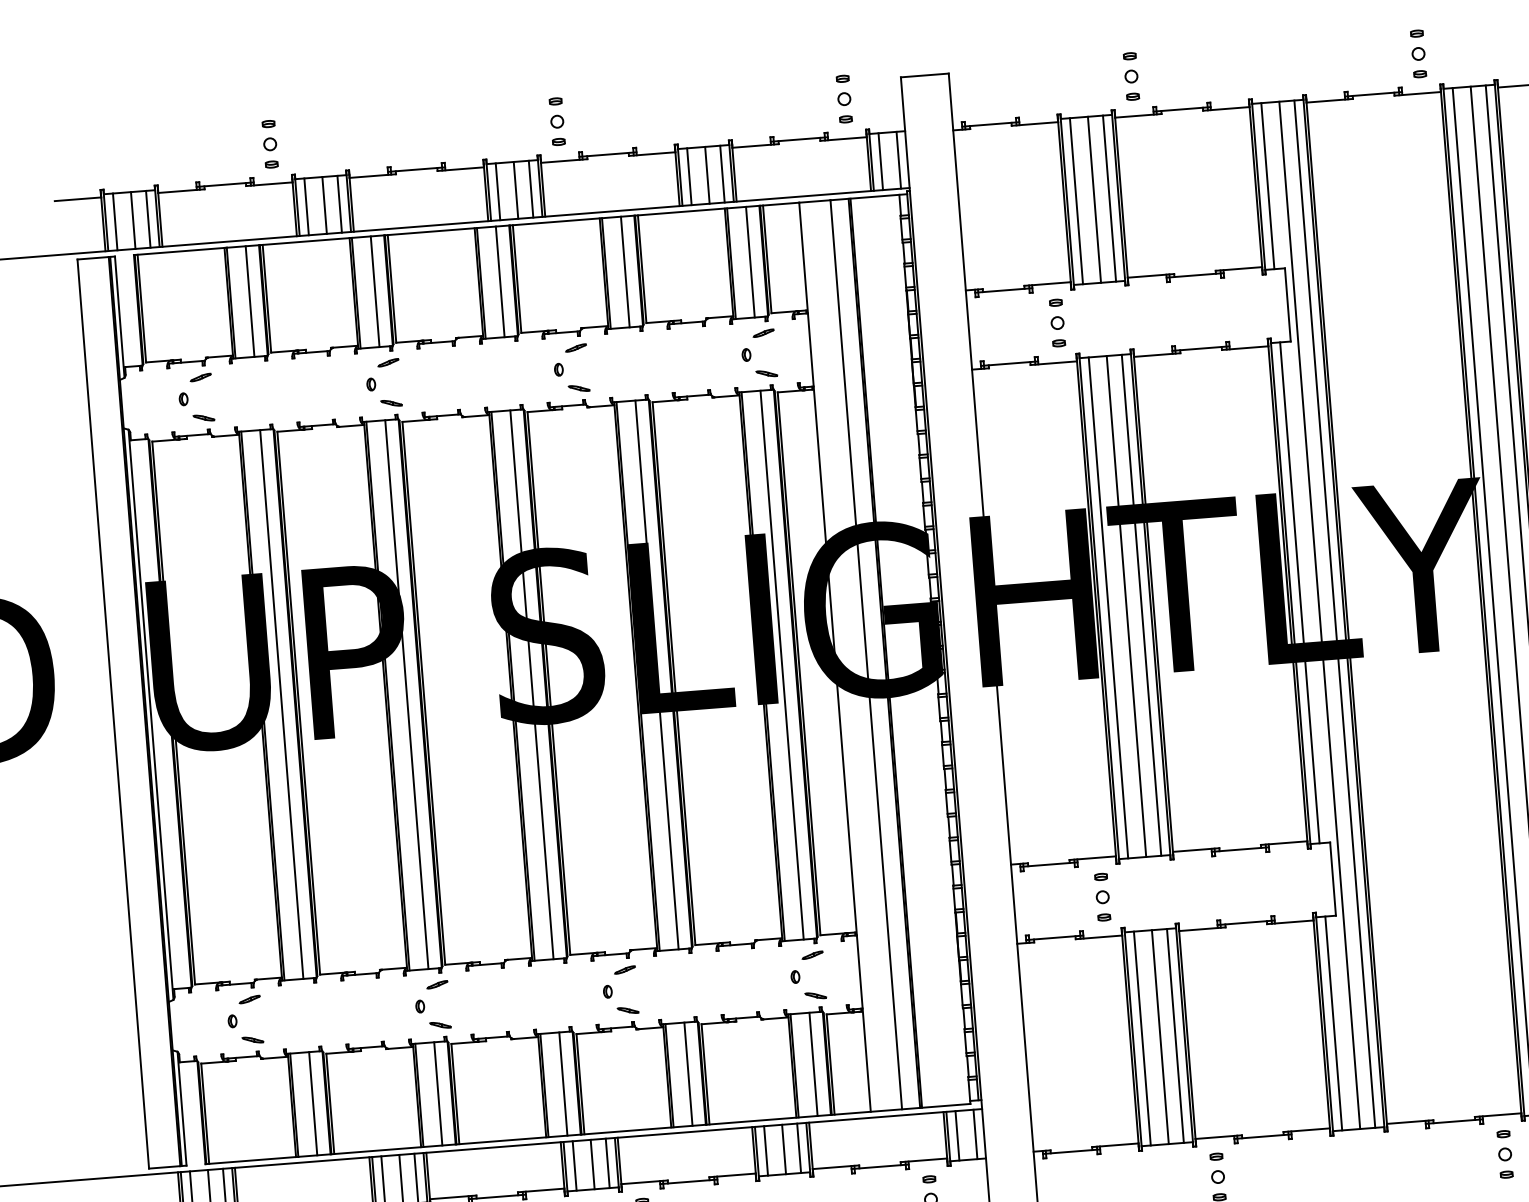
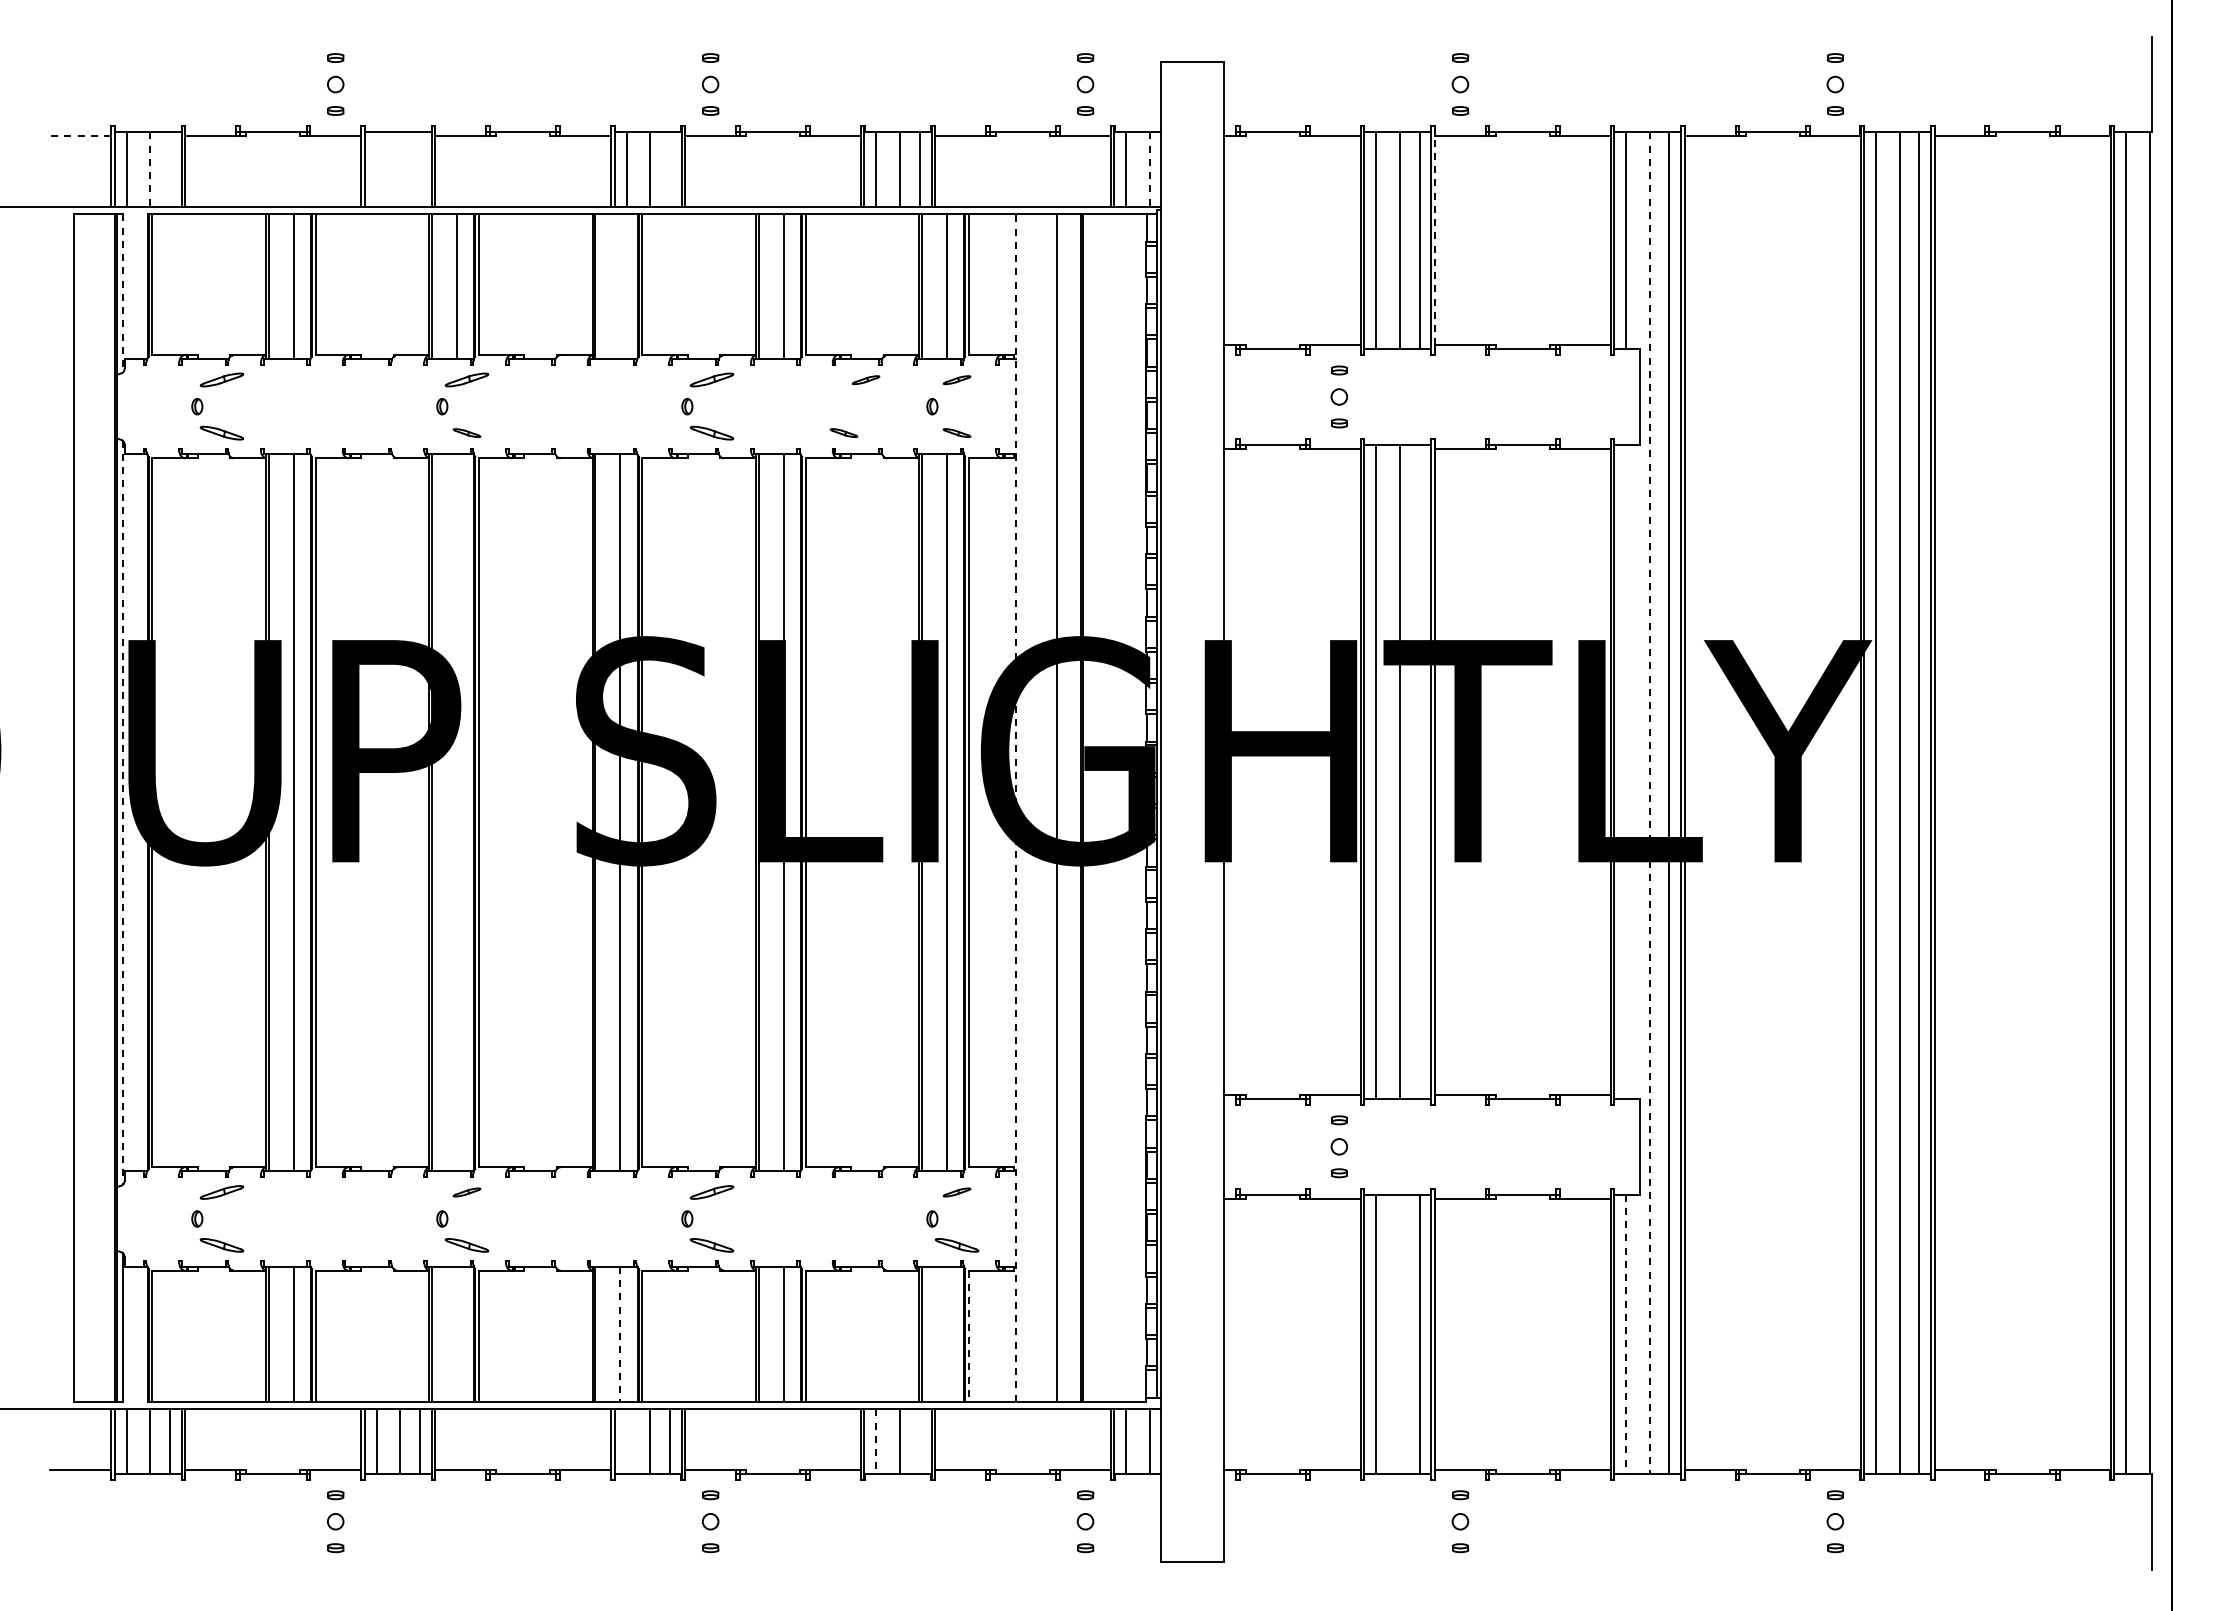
line: (898, 160) -> (1149, 169), solid -> dashed
line: (530, 189) -> (669, 169), removed
line: (1121, 198) -> (1435, 241), solid -> dashed
line: (77, 199) -> (80, 136), solid -> dashed
line: (339, 204) -> (419, 169), removed
line: (324, 205) -> (400, 169), removed
line: (306, 206) -> (376, 169), removed
line: (148, 219) -> (169, 169), removed
line: (133, 220) -> (150, 169), solid -> dashed
line: (500, 281) -> (620, 286), removed
line: (119, 317) -> (122, 294), solid -> dashed
part: (693, 339) -> (865, 380), added
part: (575, 348) -> (711, 380), size x1.6
part: (388, 363) -> (466, 380), size x1.6
part: (200, 377) -> (221, 380), size x1.6
part: (680, 380) -> (843, 432), added
part: (578, 388) -> (711, 432), size x1.6
part: (203, 417) -> (221, 432), size x1.6
line: (1300, 592) -> (1626, 771), removed
line: (1141, 605) -> (1419, 771), removed
line: (1319, 615) -> (1649, 803), solid -> dashed
line: (835, 656) -> (1016, 807), solid -> dashed
line: (406, 694) -> (456, 812), removed
line: (150, 715) -> (122, 813), solid -> dashed
part: (624, 970) -> (711, 1192), size x1.6
part: (815, 995) -> (956, 1245), size x1.6
part: (249, 999) -> (221, 1192), size x1.6
part: (627, 1010) -> (711, 1245), size x1.6
line: (1333, 1023) -> (1626, 1334), solid -> dashed
part: (440, 1025) -> (466, 1245), size x1.6
line: (1160, 1036) -> (1399, 1333), removed
part: (252, 1040) -> (221, 1245), size x1.6
line: (813, 1063) -> (946, 1333), removed
line: (830, 1064) -> (969, 1336), solid -> dashed
line: (563, 1084) -> (620, 1334), solid -> dashed
line: (437, 1093) -> (456, 1333), removed
line: (799, 1148) -> (919, 1441), removed
line: (766, 1151) -> (876, 1442), solid -> dashed
line: (574, 1165) -> (626, 1441), removed

